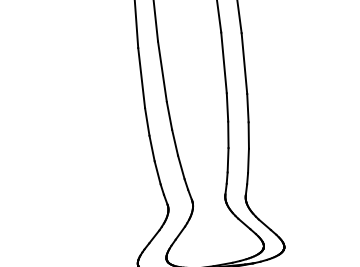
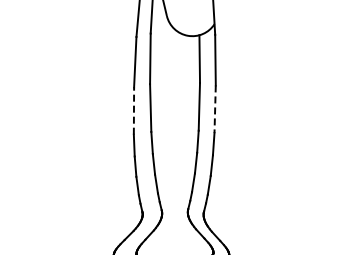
line: (244, 63) -> (215, 109), solid -> dashed
line: (141, 78) -> (133, 111), solid -> dashed

